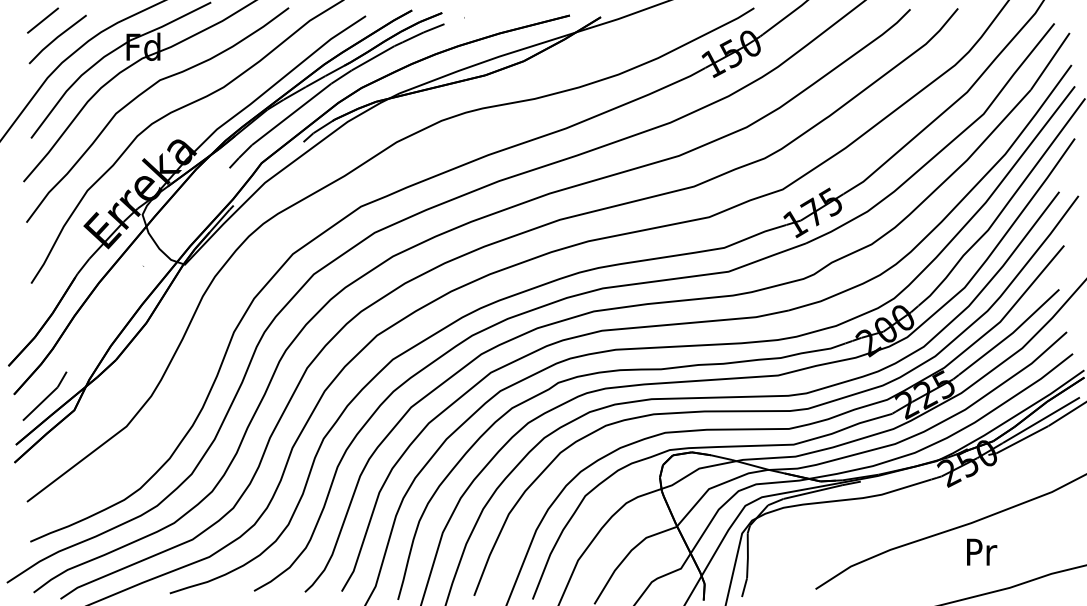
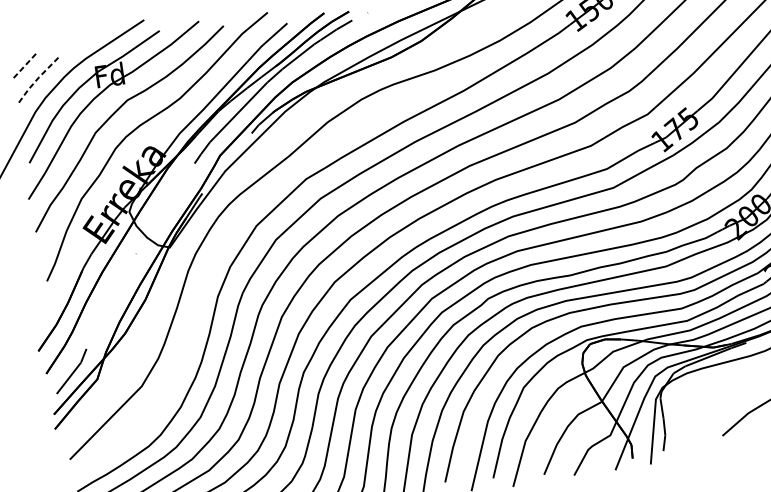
line: (43, 20) -> (25, 65), solid -> dashed
line: (56, 38) -> (38, 78), solid -> dashed

